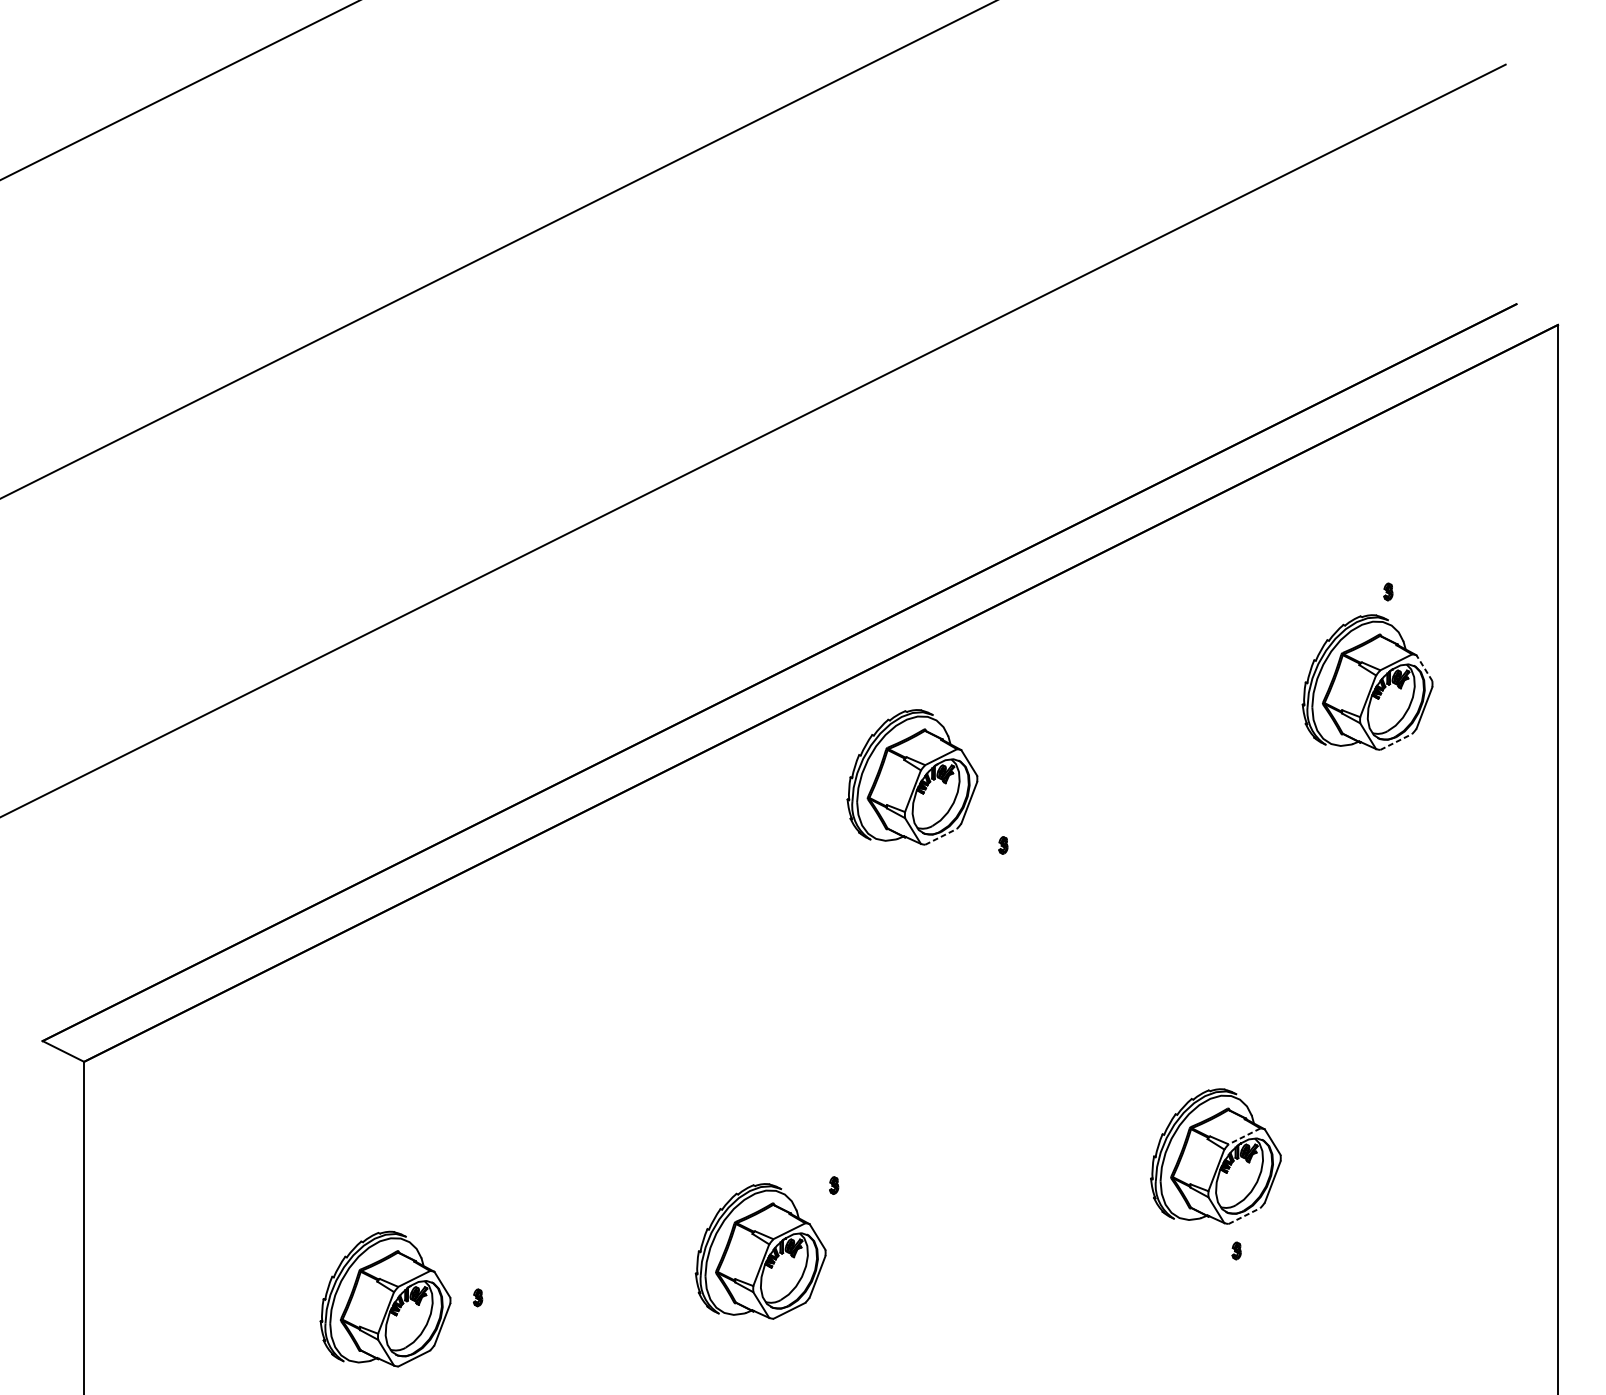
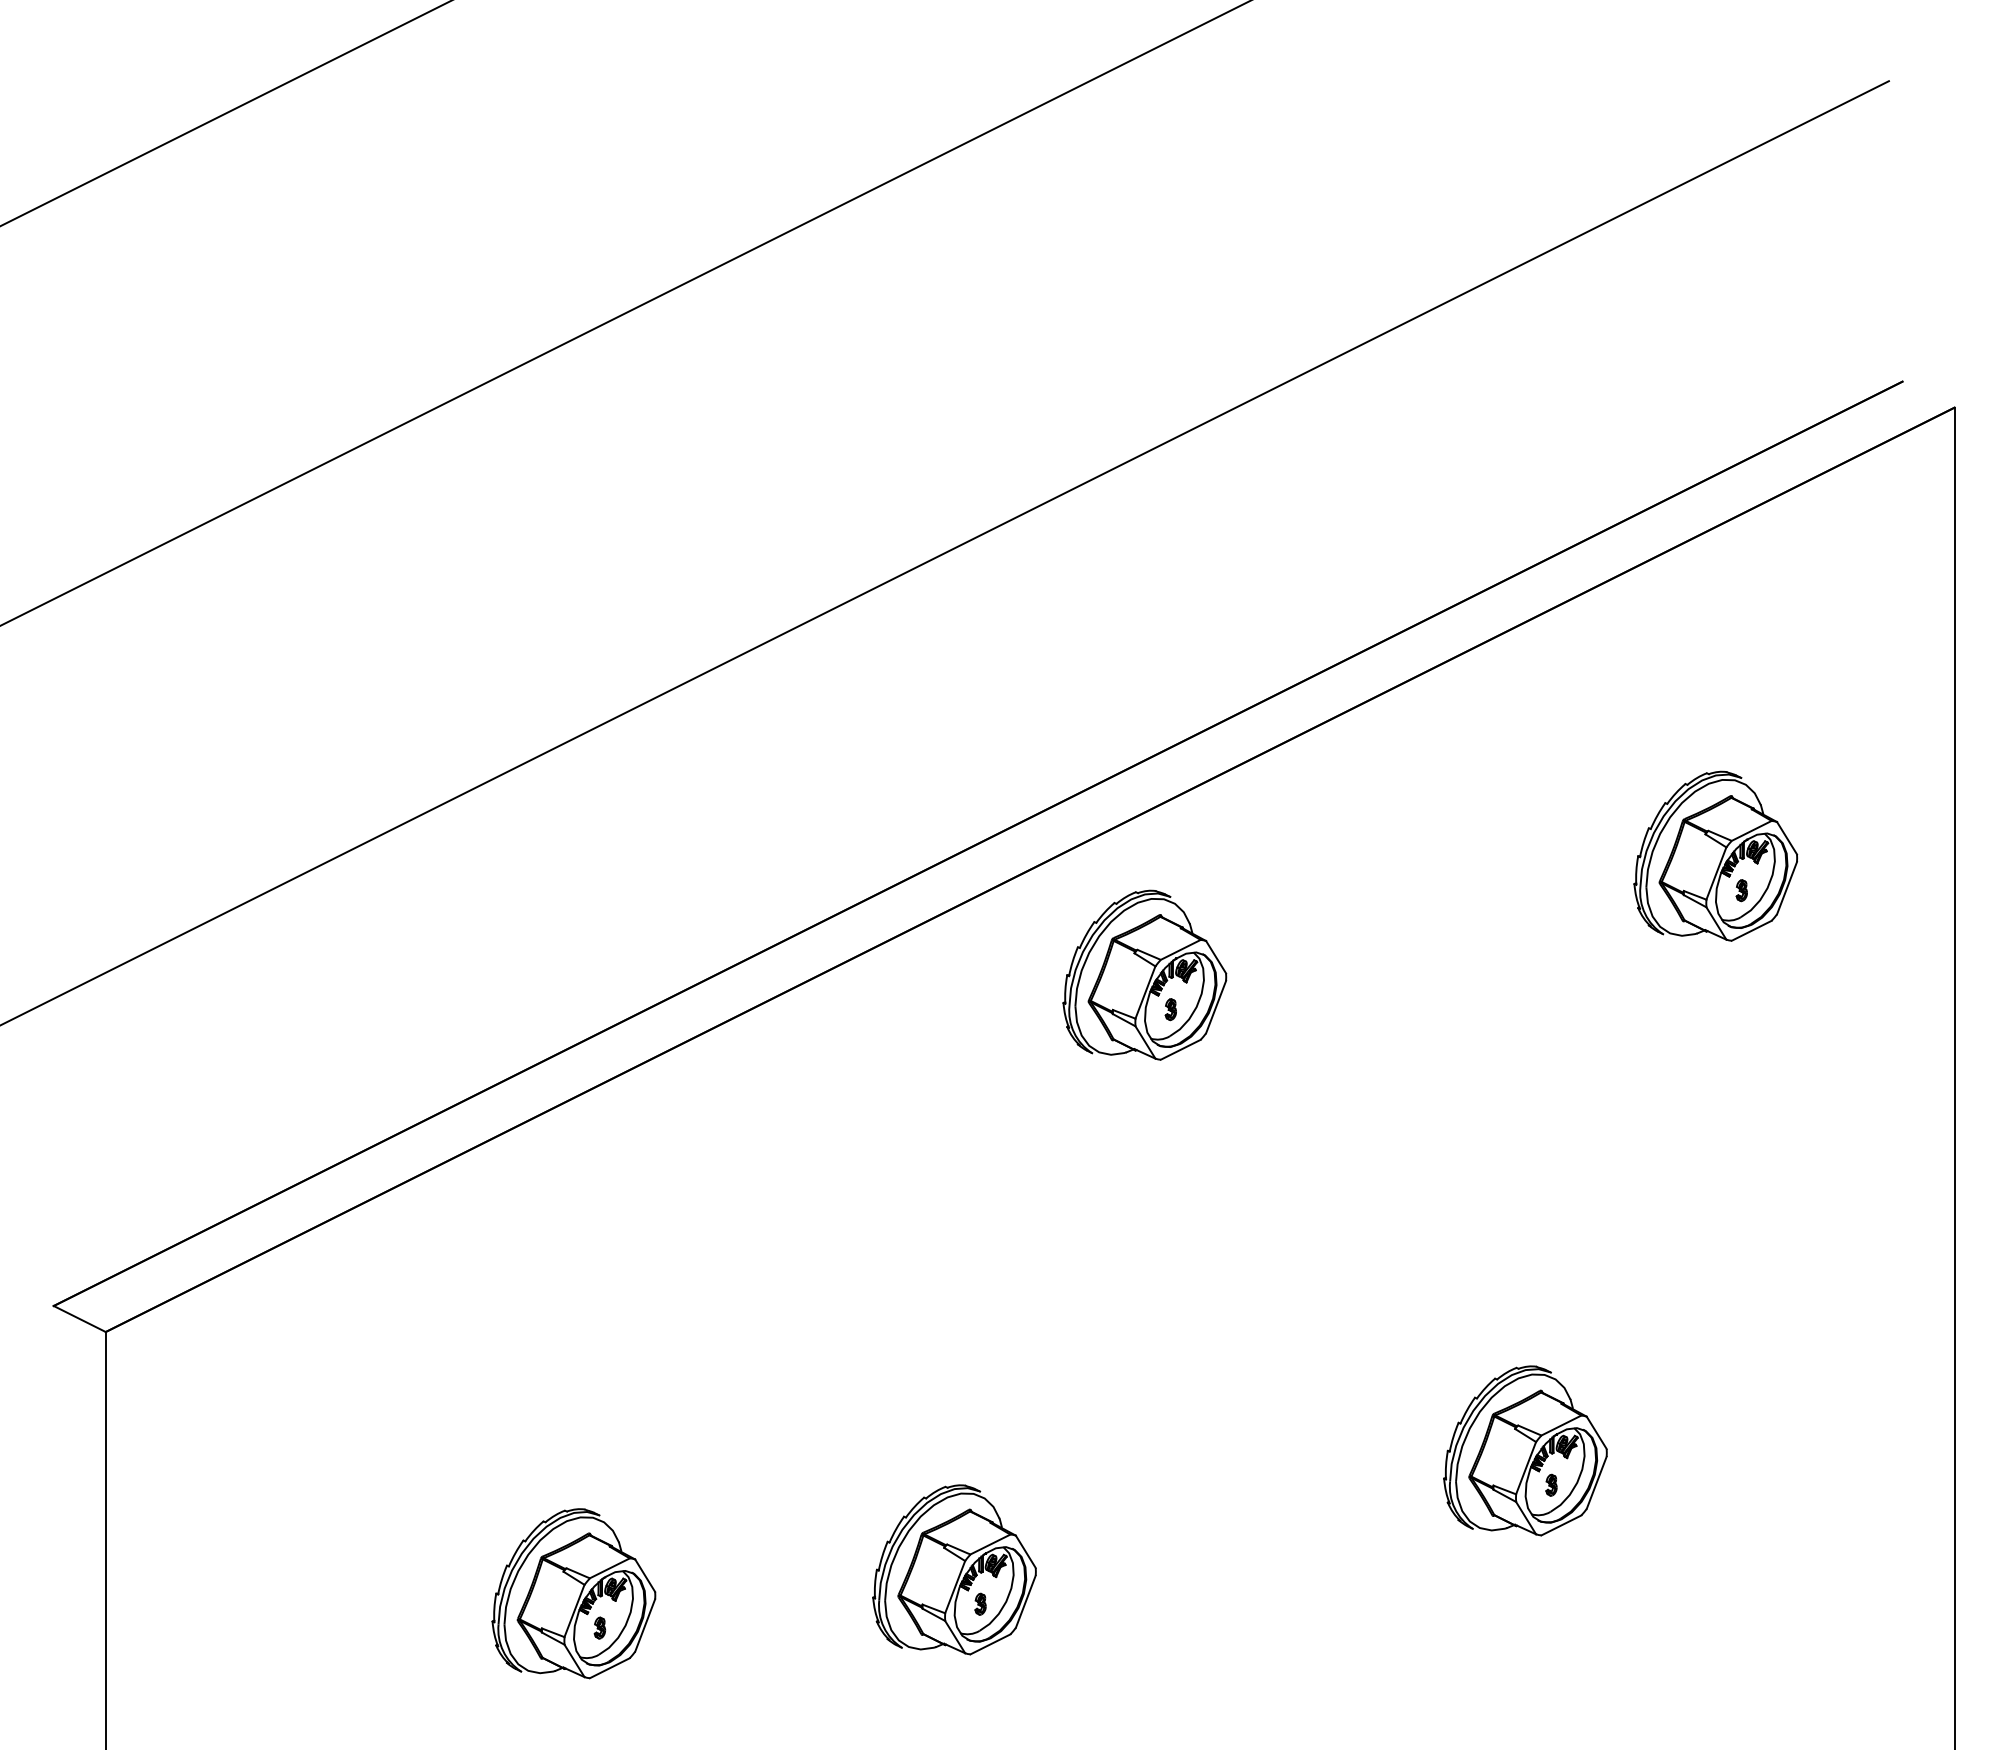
part: (1388, 591) -> (1741, 890), moved
line: (1424, 668) -> (1787, 838), dashed -> solid
line: (1396, 741) -> (1752, 930), dashed -> solid
line: (941, 836) -> (1181, 1049), dashed -> solid
part: (1003, 845) -> (1170, 1009), moved
line: (1243, 1136) -> (1560, 1425), dashed -> solid
part: (834, 1184) -> (980, 1603), moved
line: (1244, 1216) -> (1561, 1525), dashed -> solid
part: (1236, 1250) -> (1551, 1484), moved
part: (385, 1298) -> (573, 1593), moved

